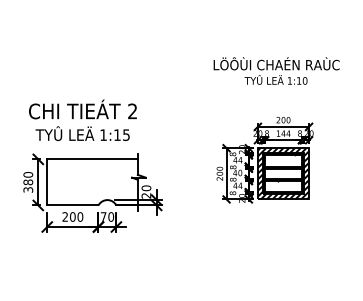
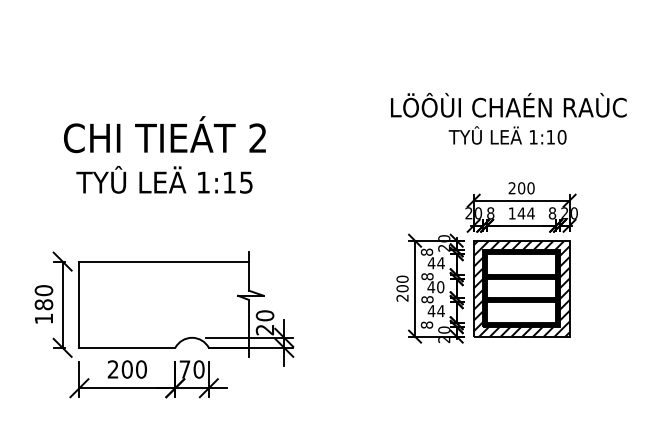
text: (276, 70) -> (508, 117), moved
text: (82, 119) -> (164, 153), moved
text: (28, 189) -> (44, 318), 380 -> 180

